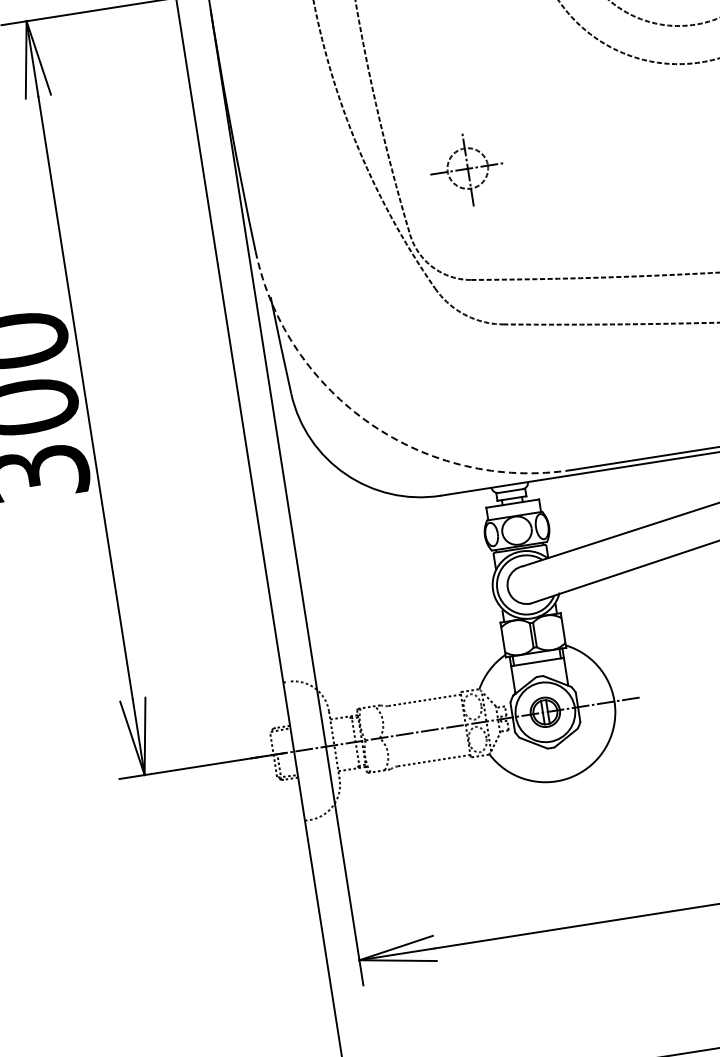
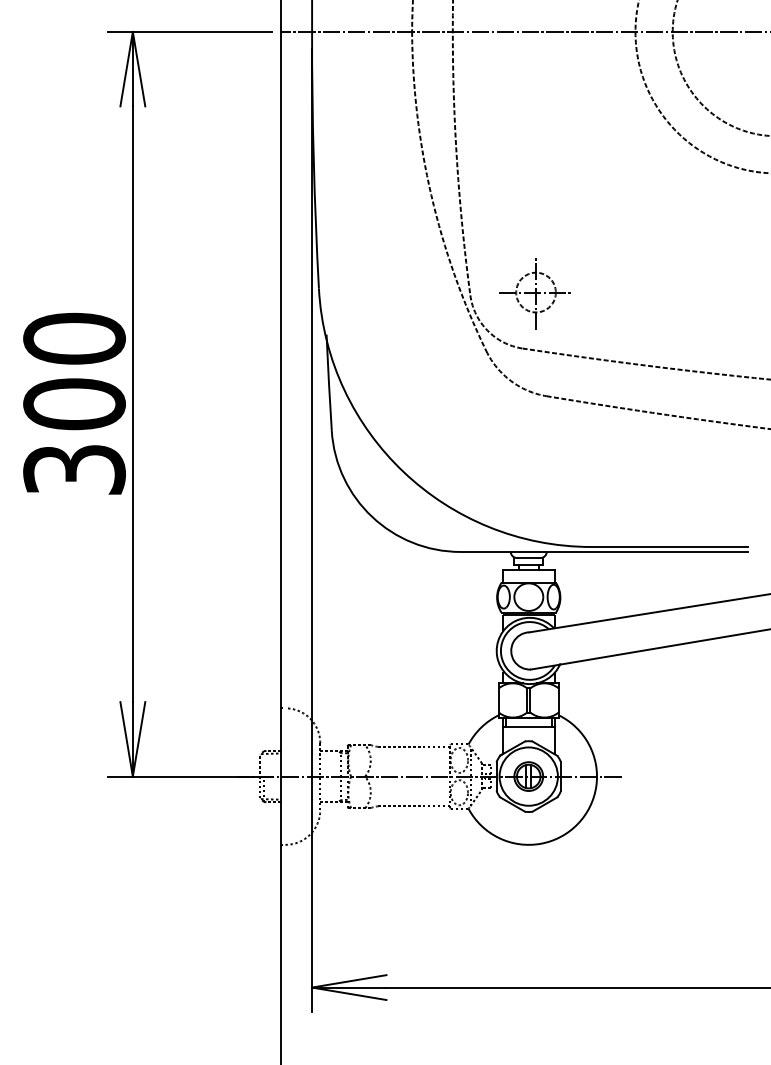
part: (466, 169) -> (534, 293), moved
arc: (370, 424) -> (403, 472), dashed -> solid

